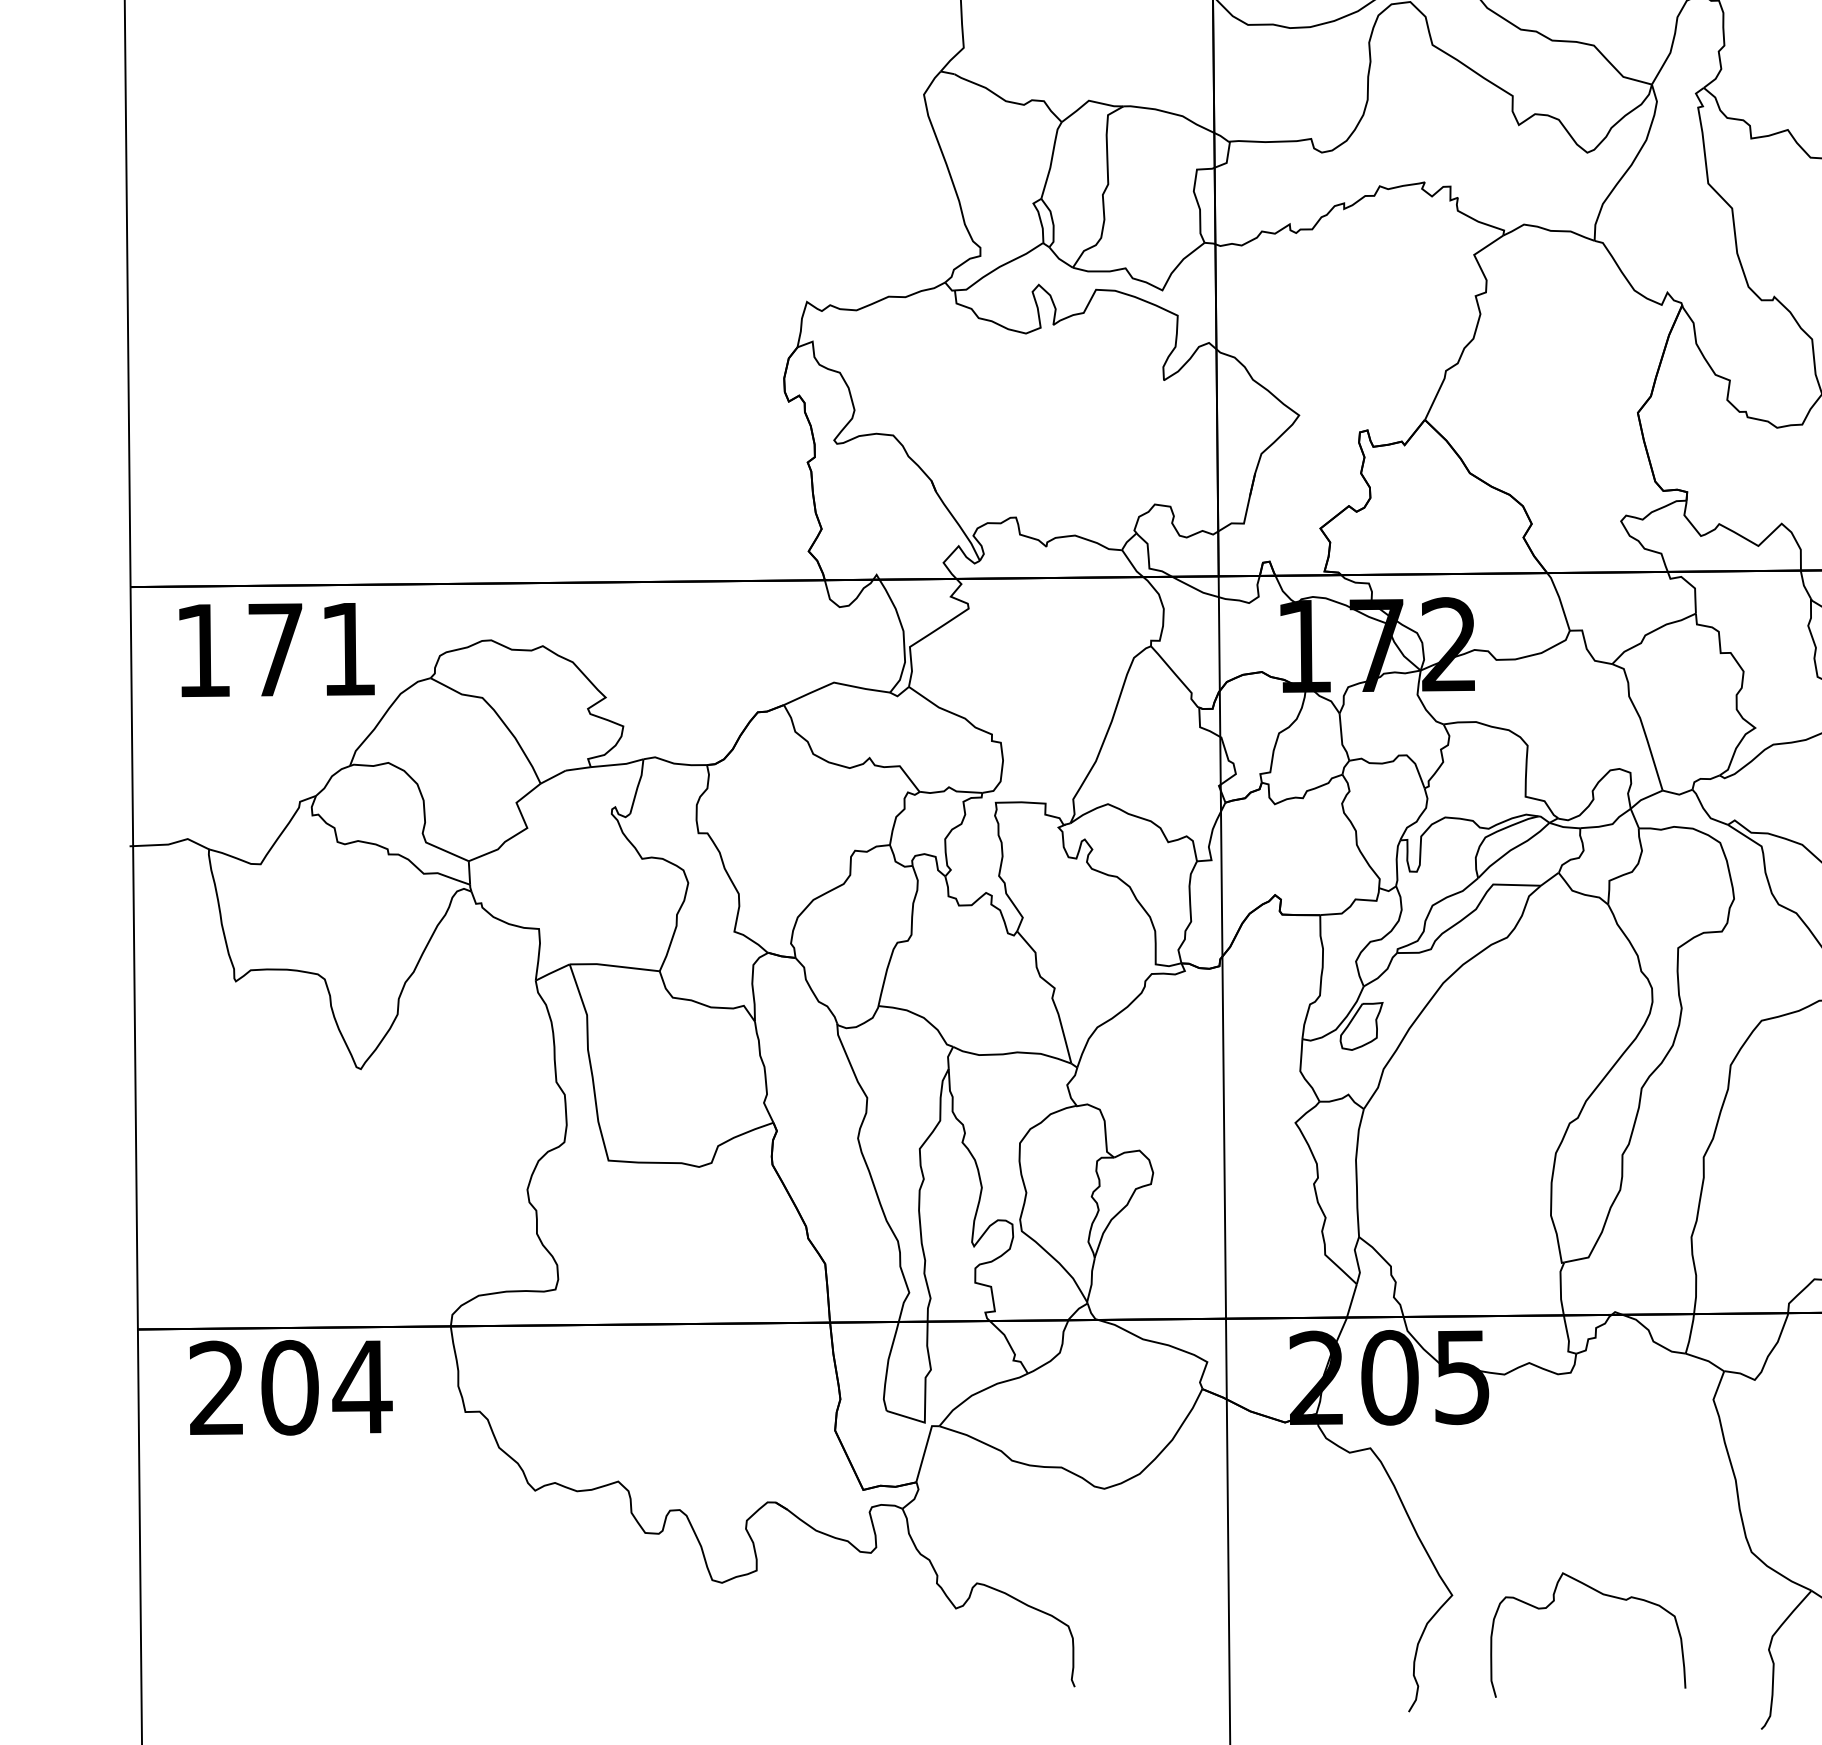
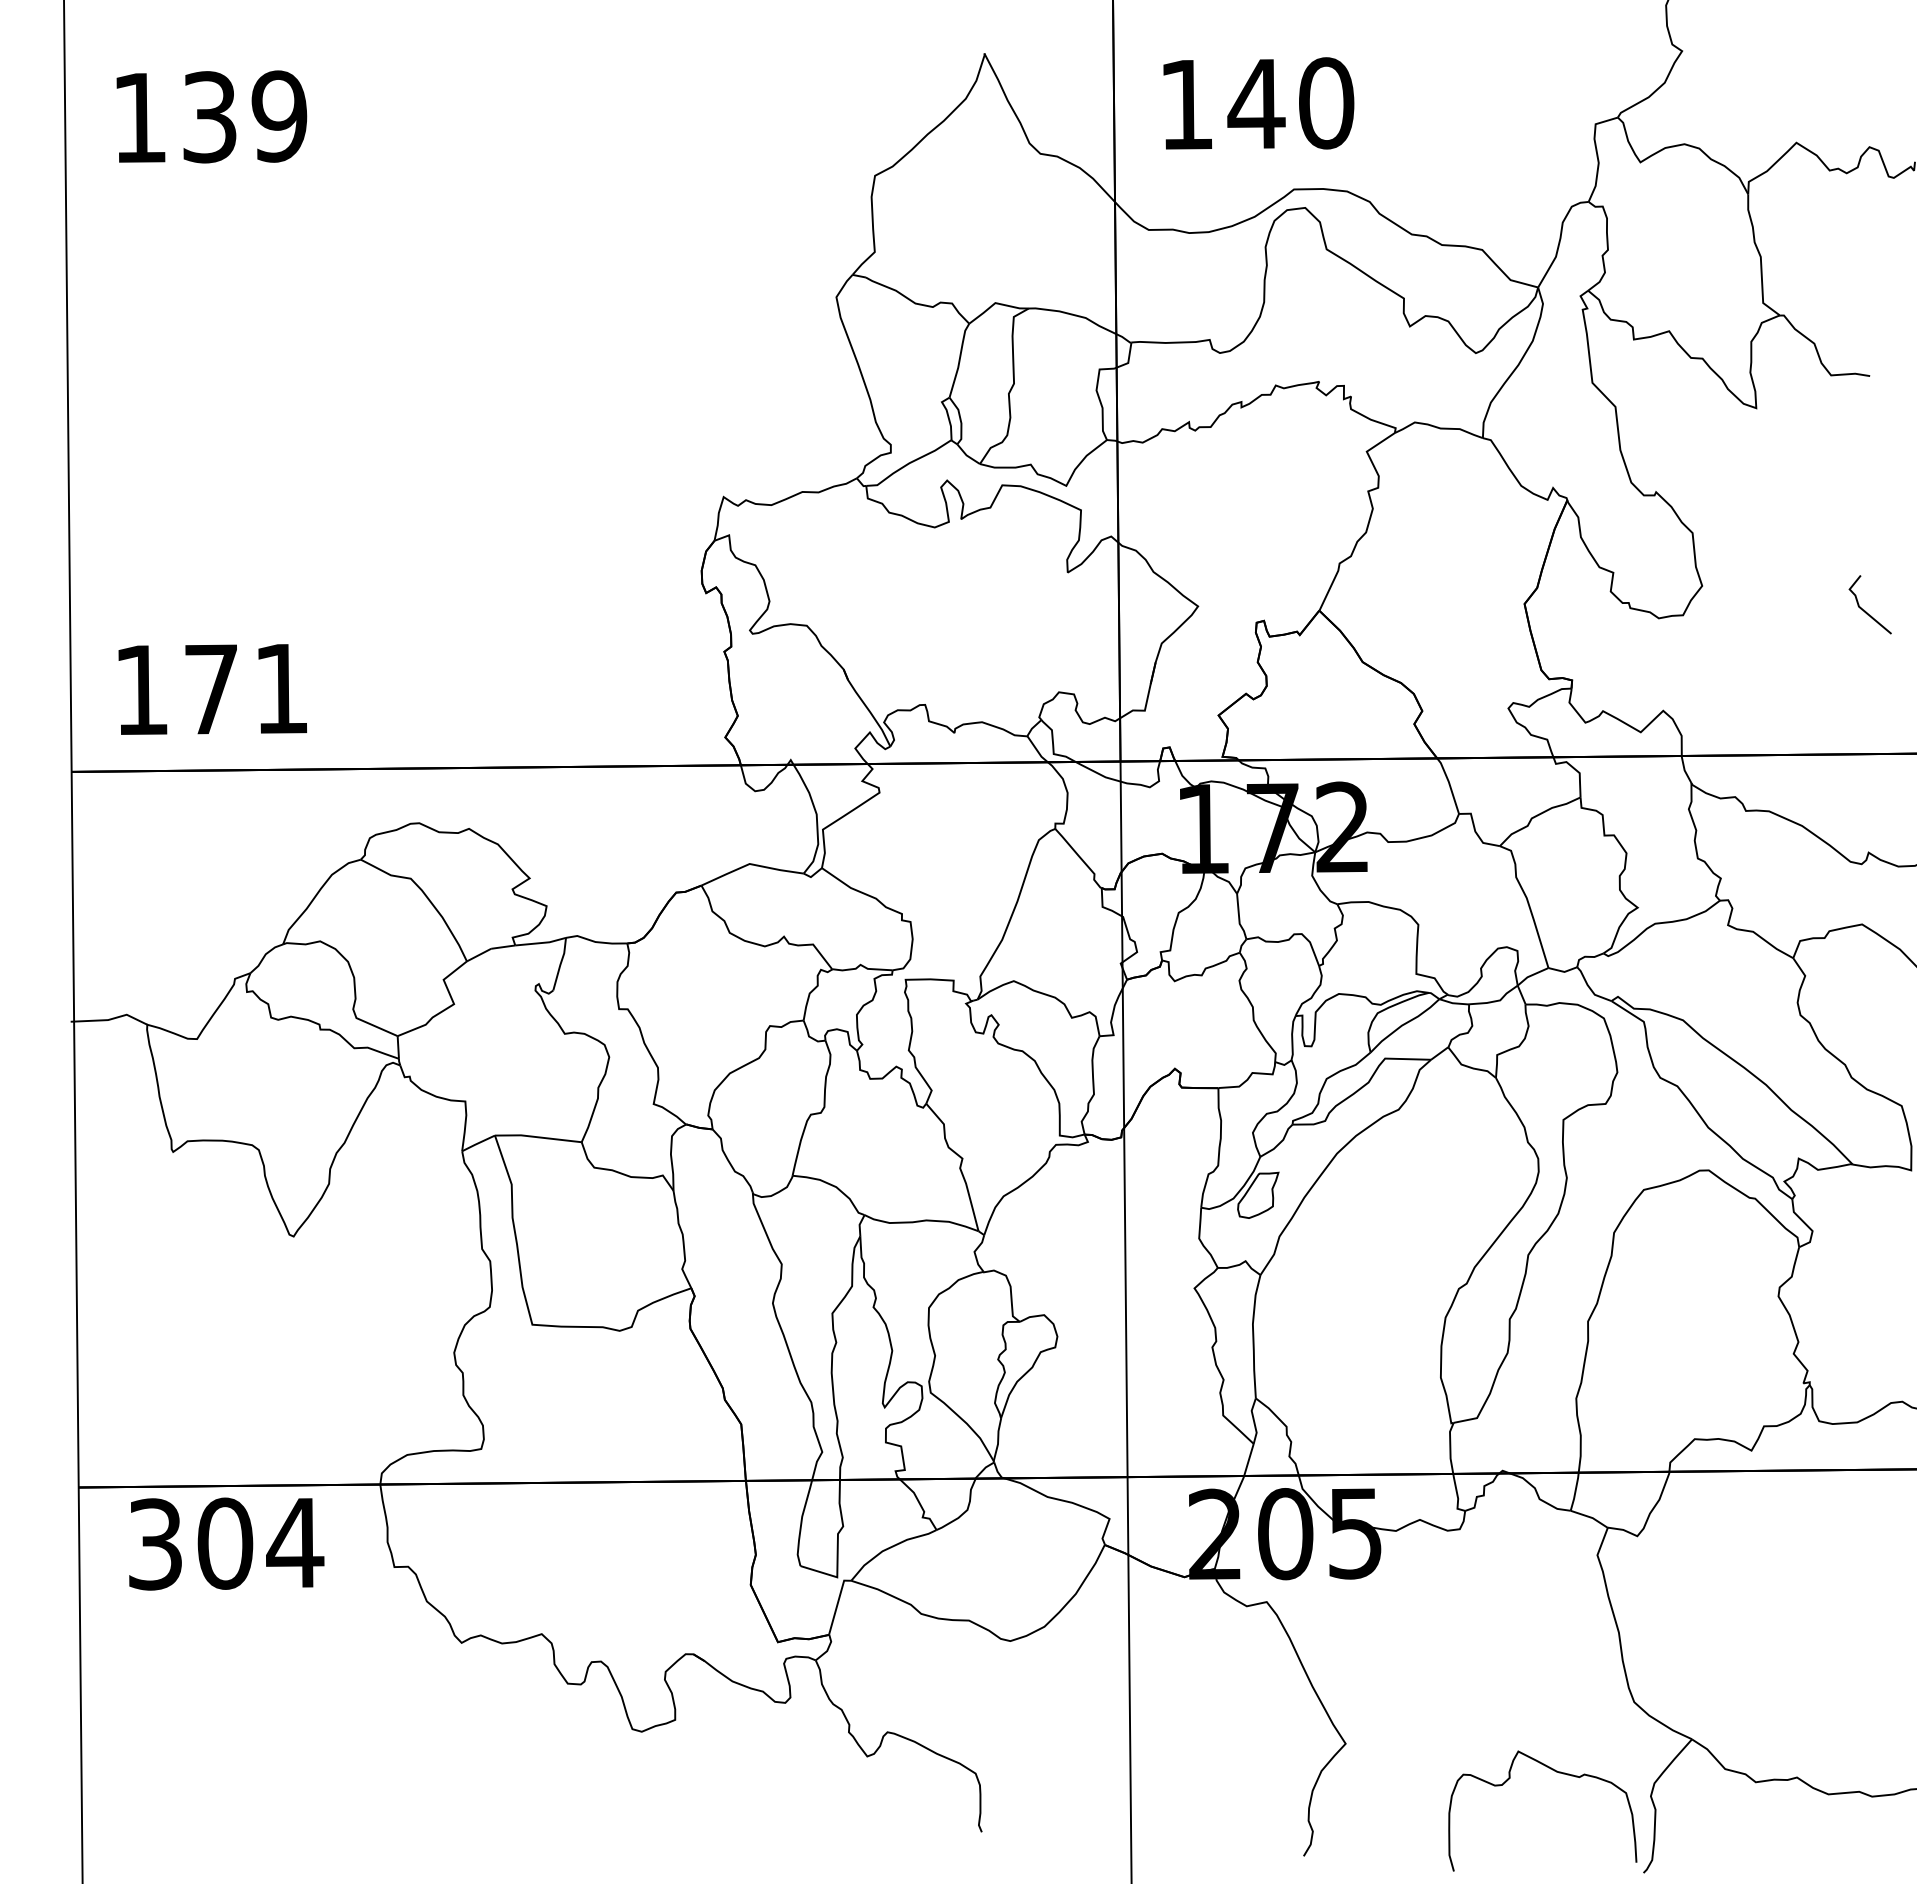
text: (276, 649) -> (212, 689), moved
text: (216, 1388) -> (154, 1544), 204 -> 304
curve: (1602, 1595) -> (1556, 1772), moved

